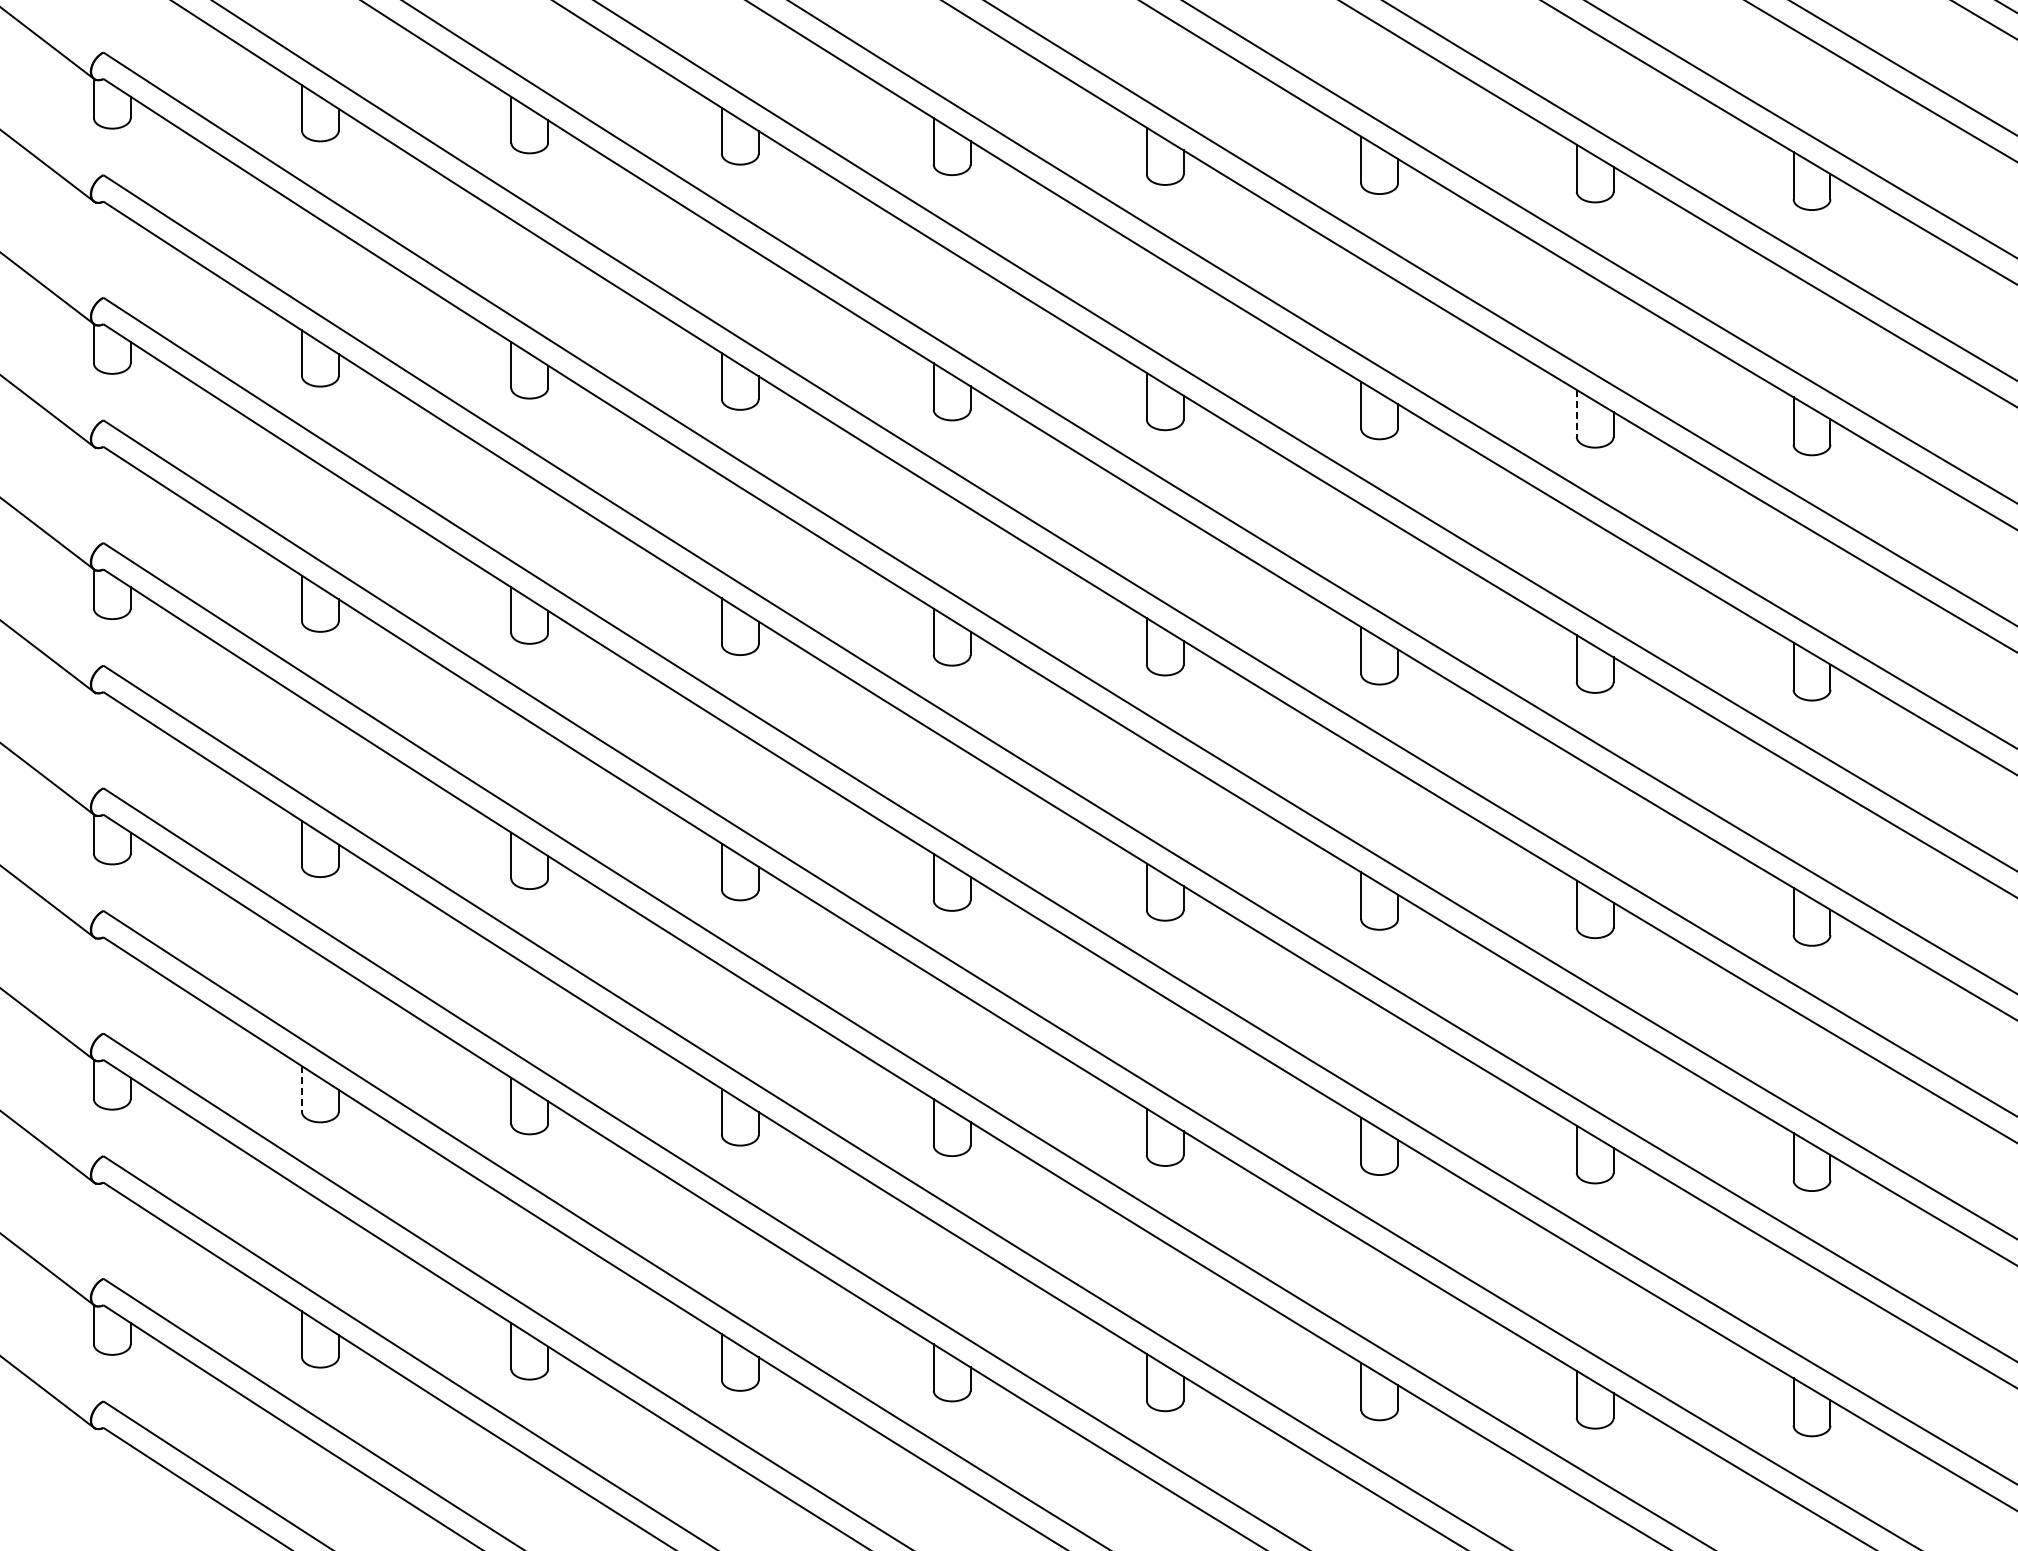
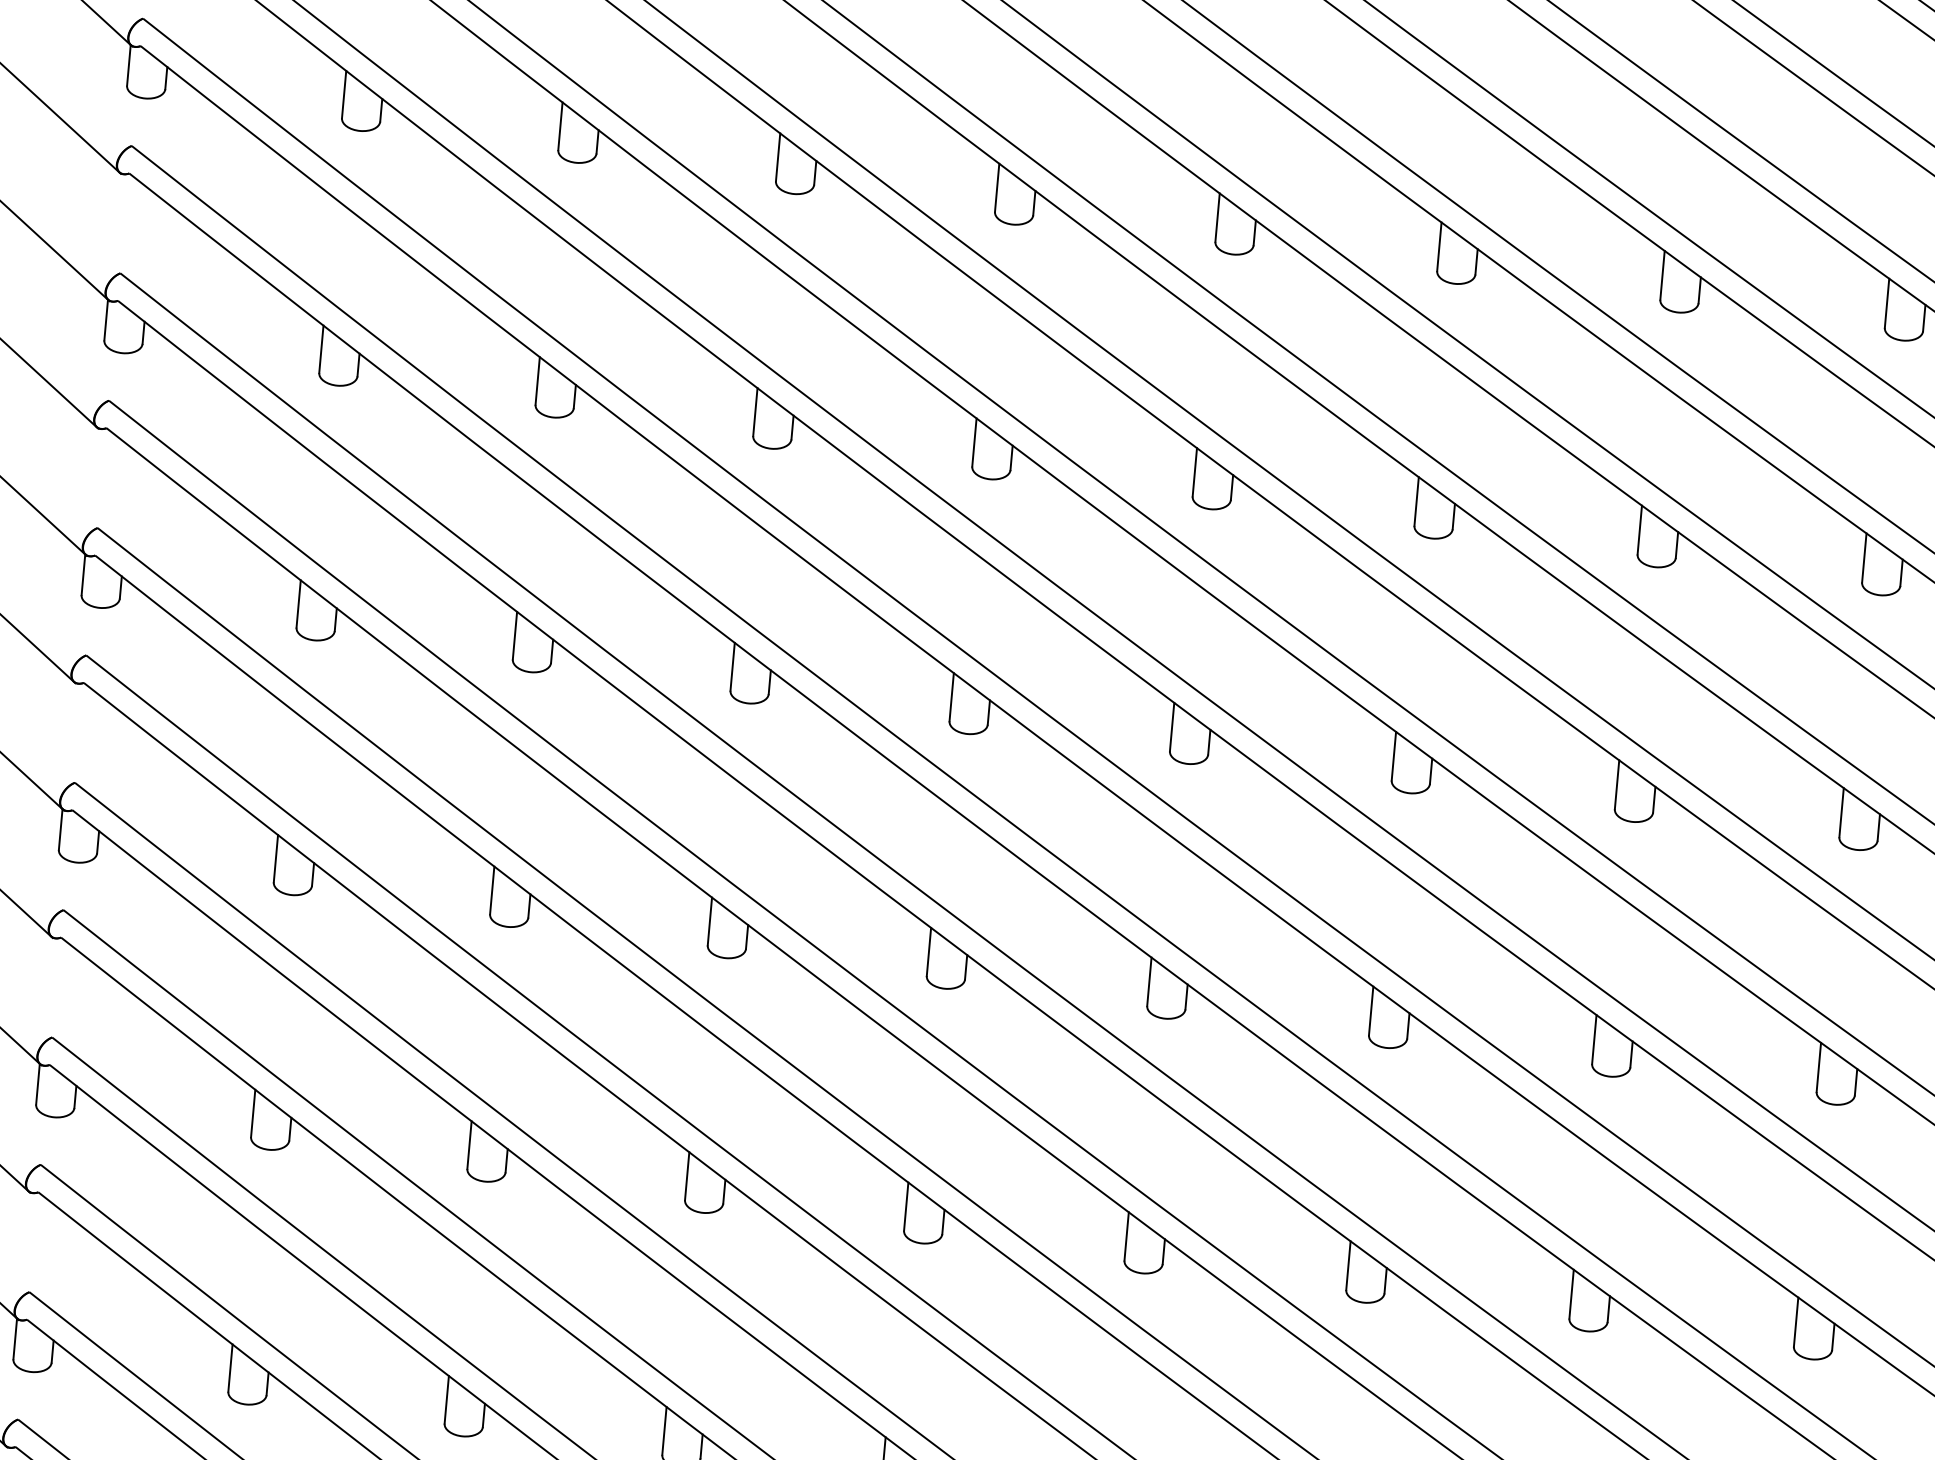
line: (1576, 413) -> (1639, 530), dashed -> solid
line: (301, 1088) -> (252, 1112), dashed -> solid

